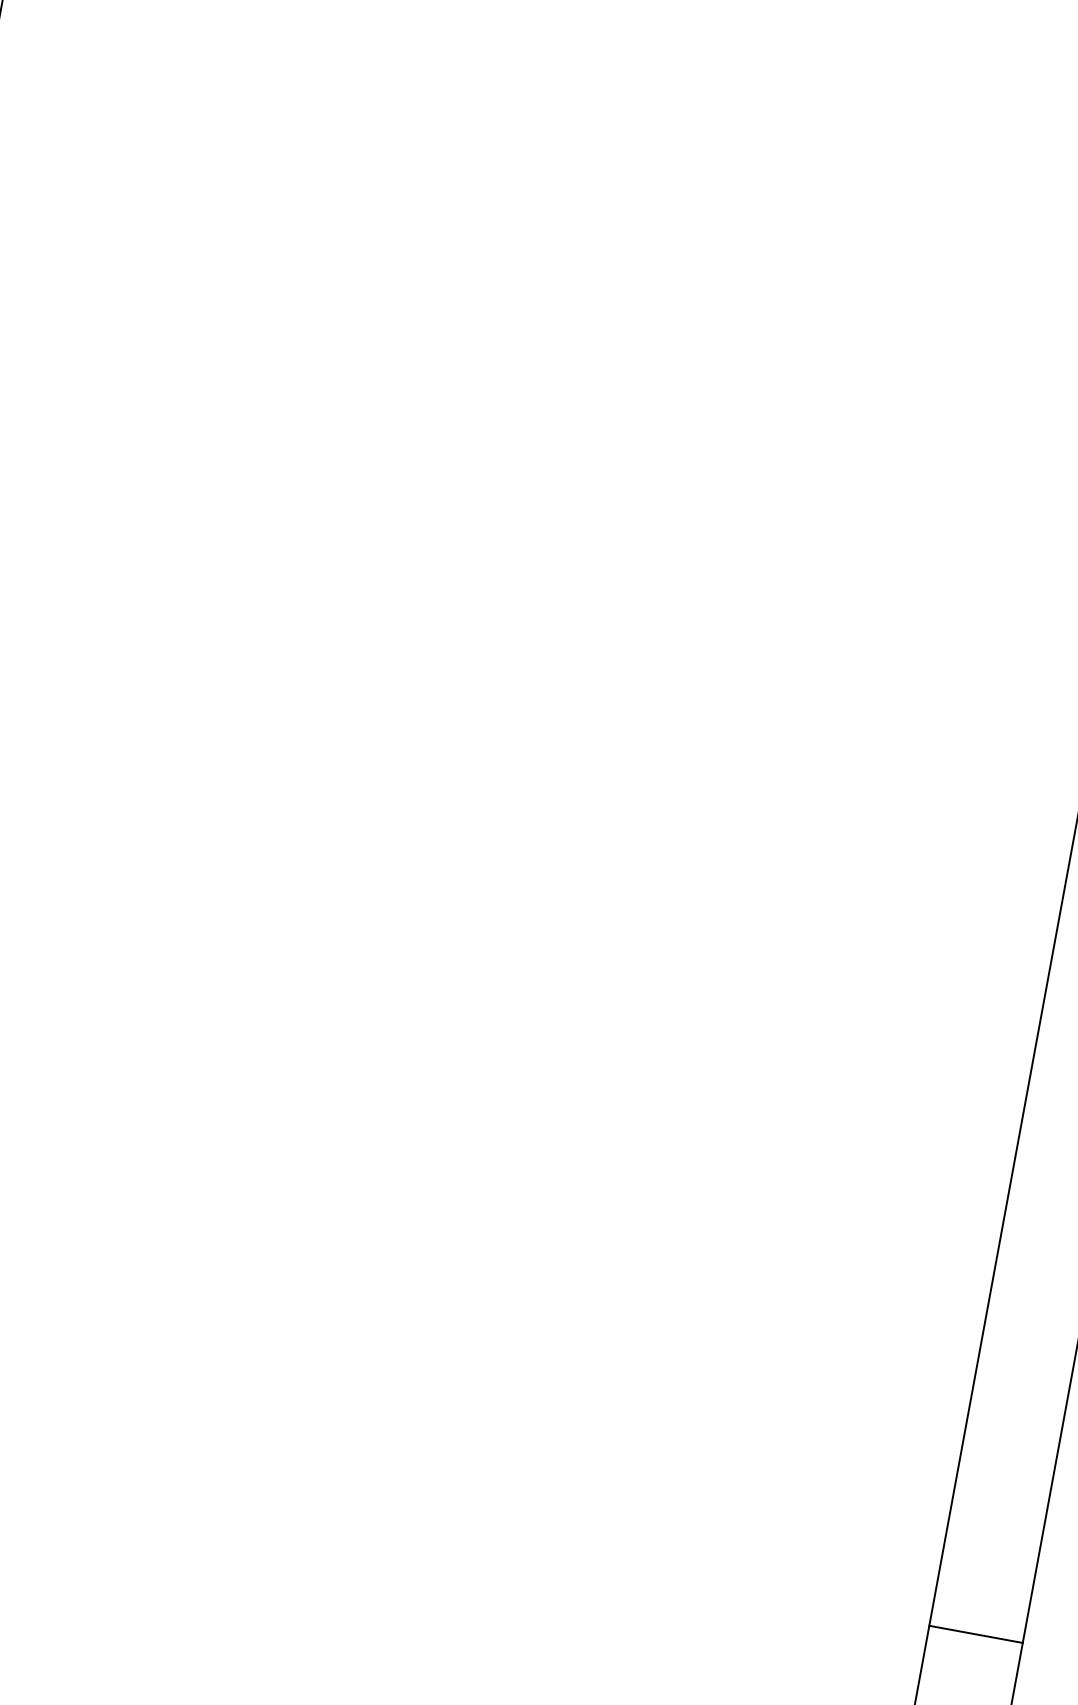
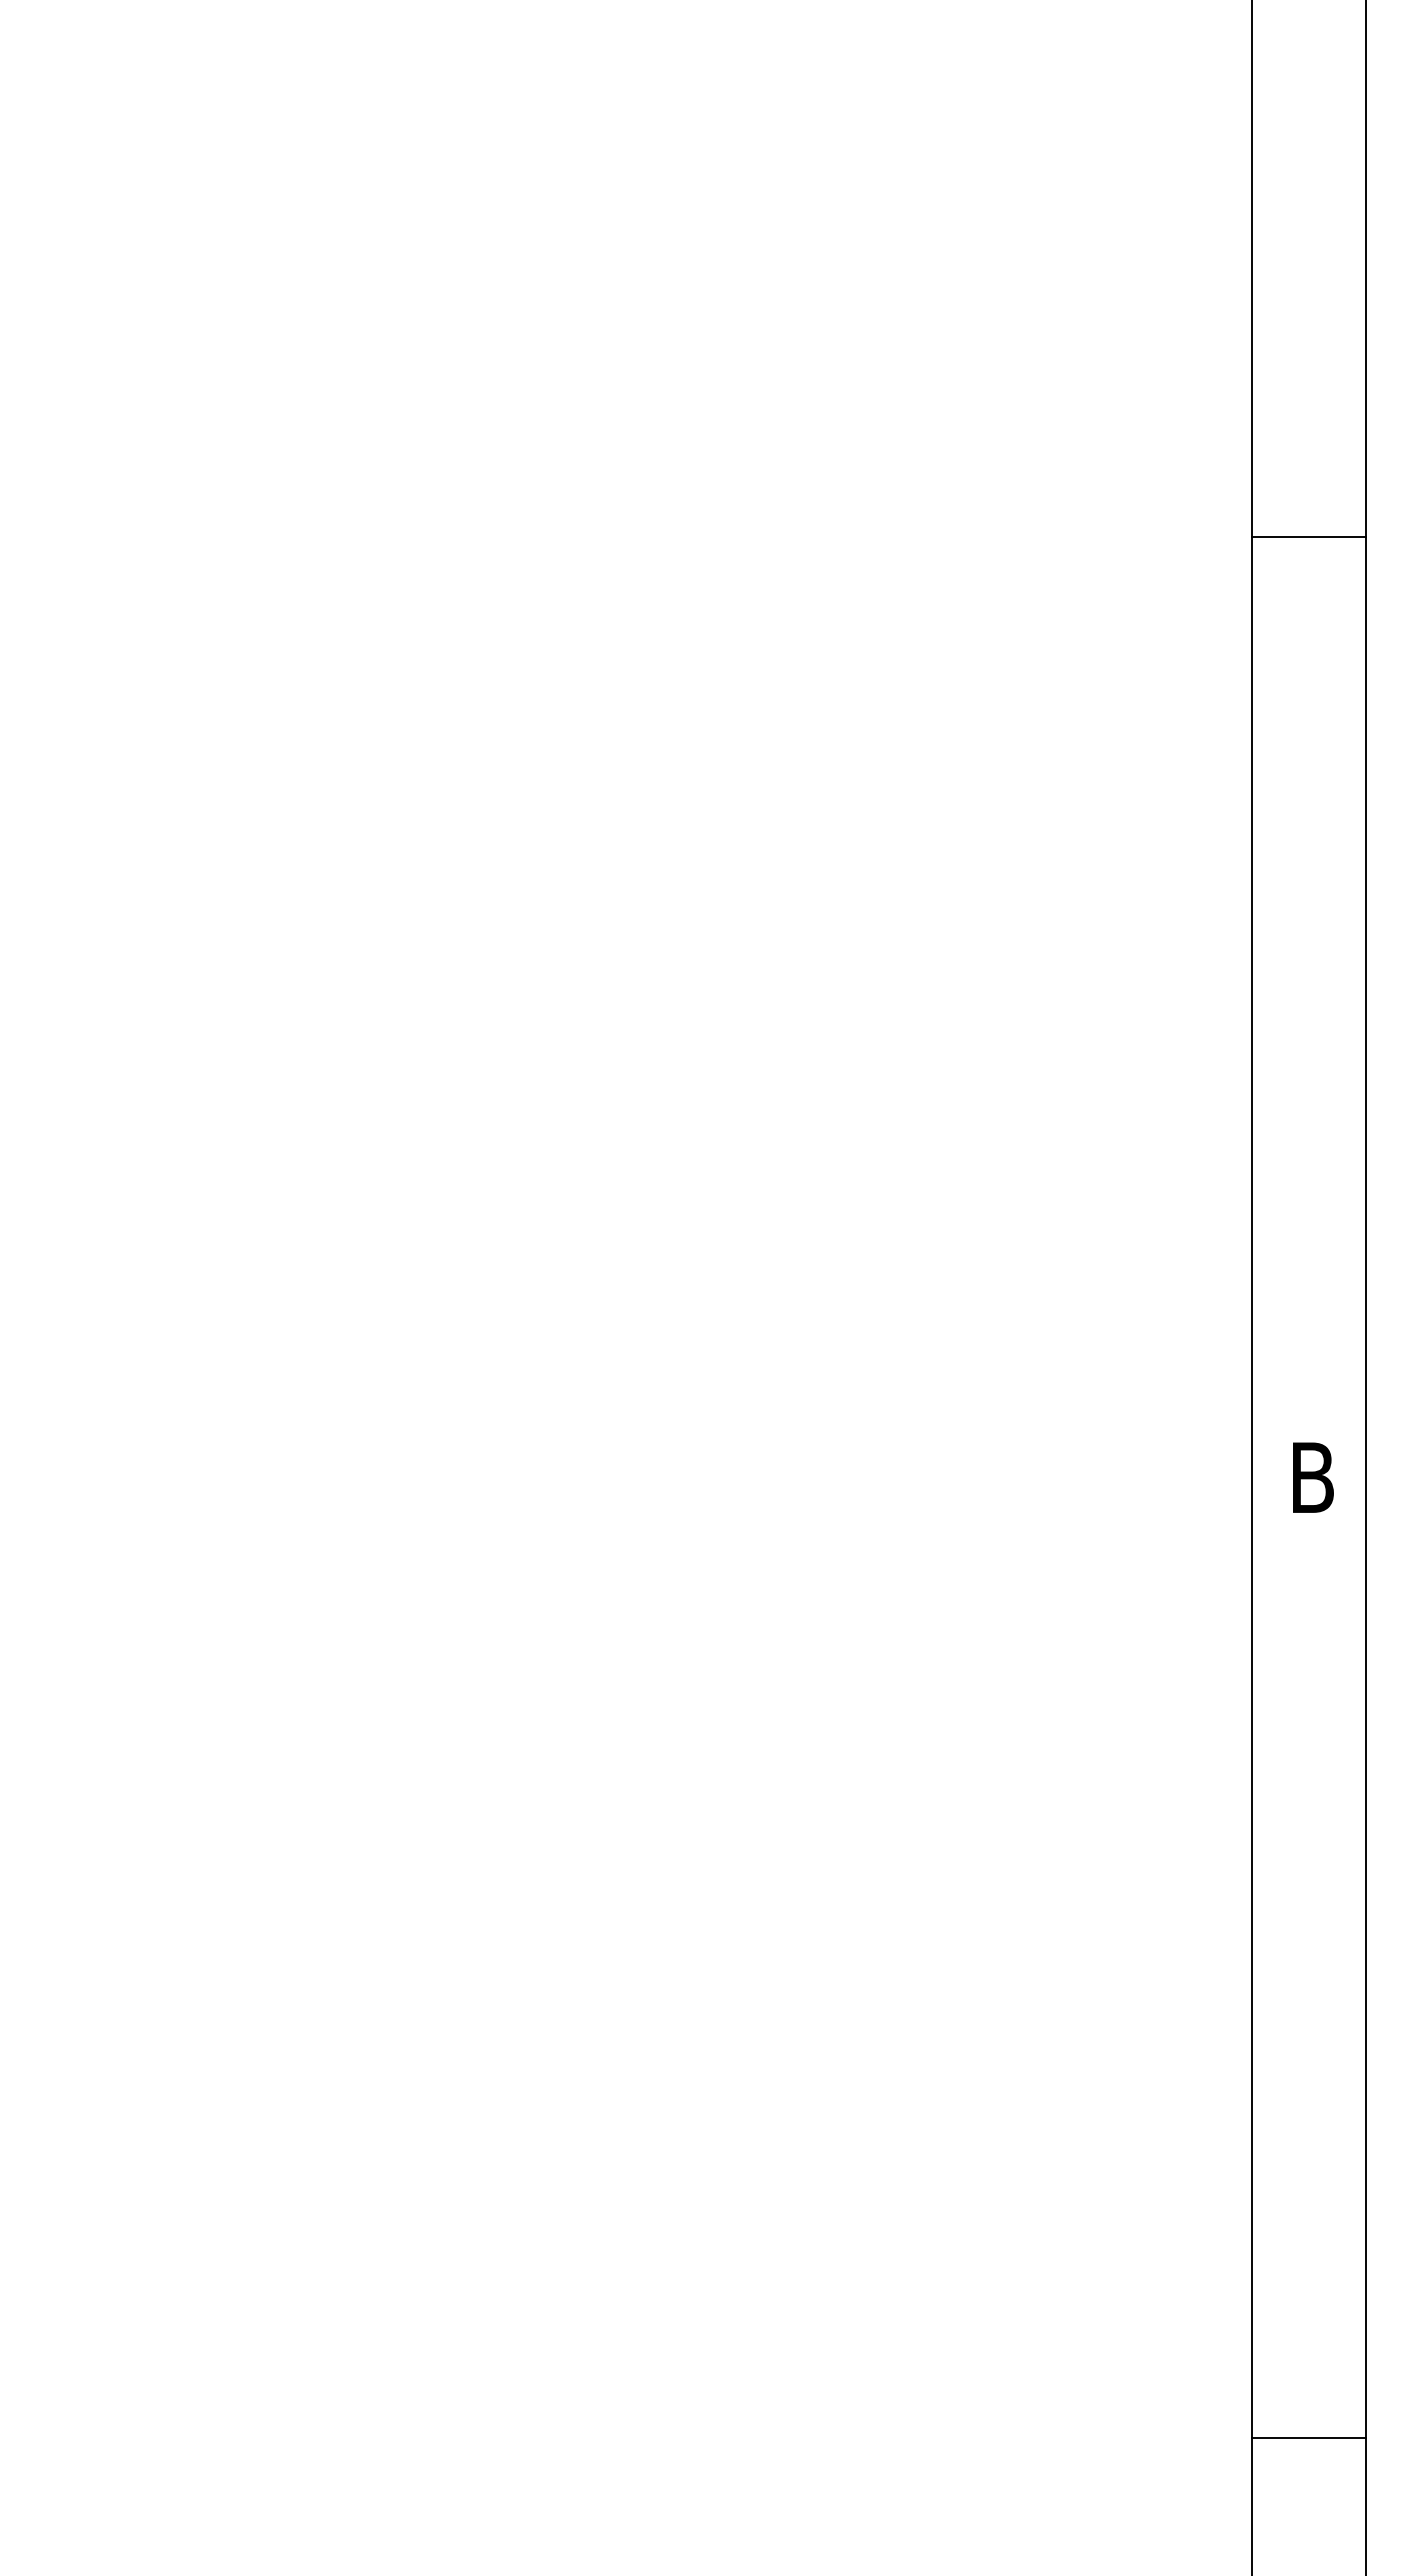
line: (975, 1634) -> (1308, 2438), moved

